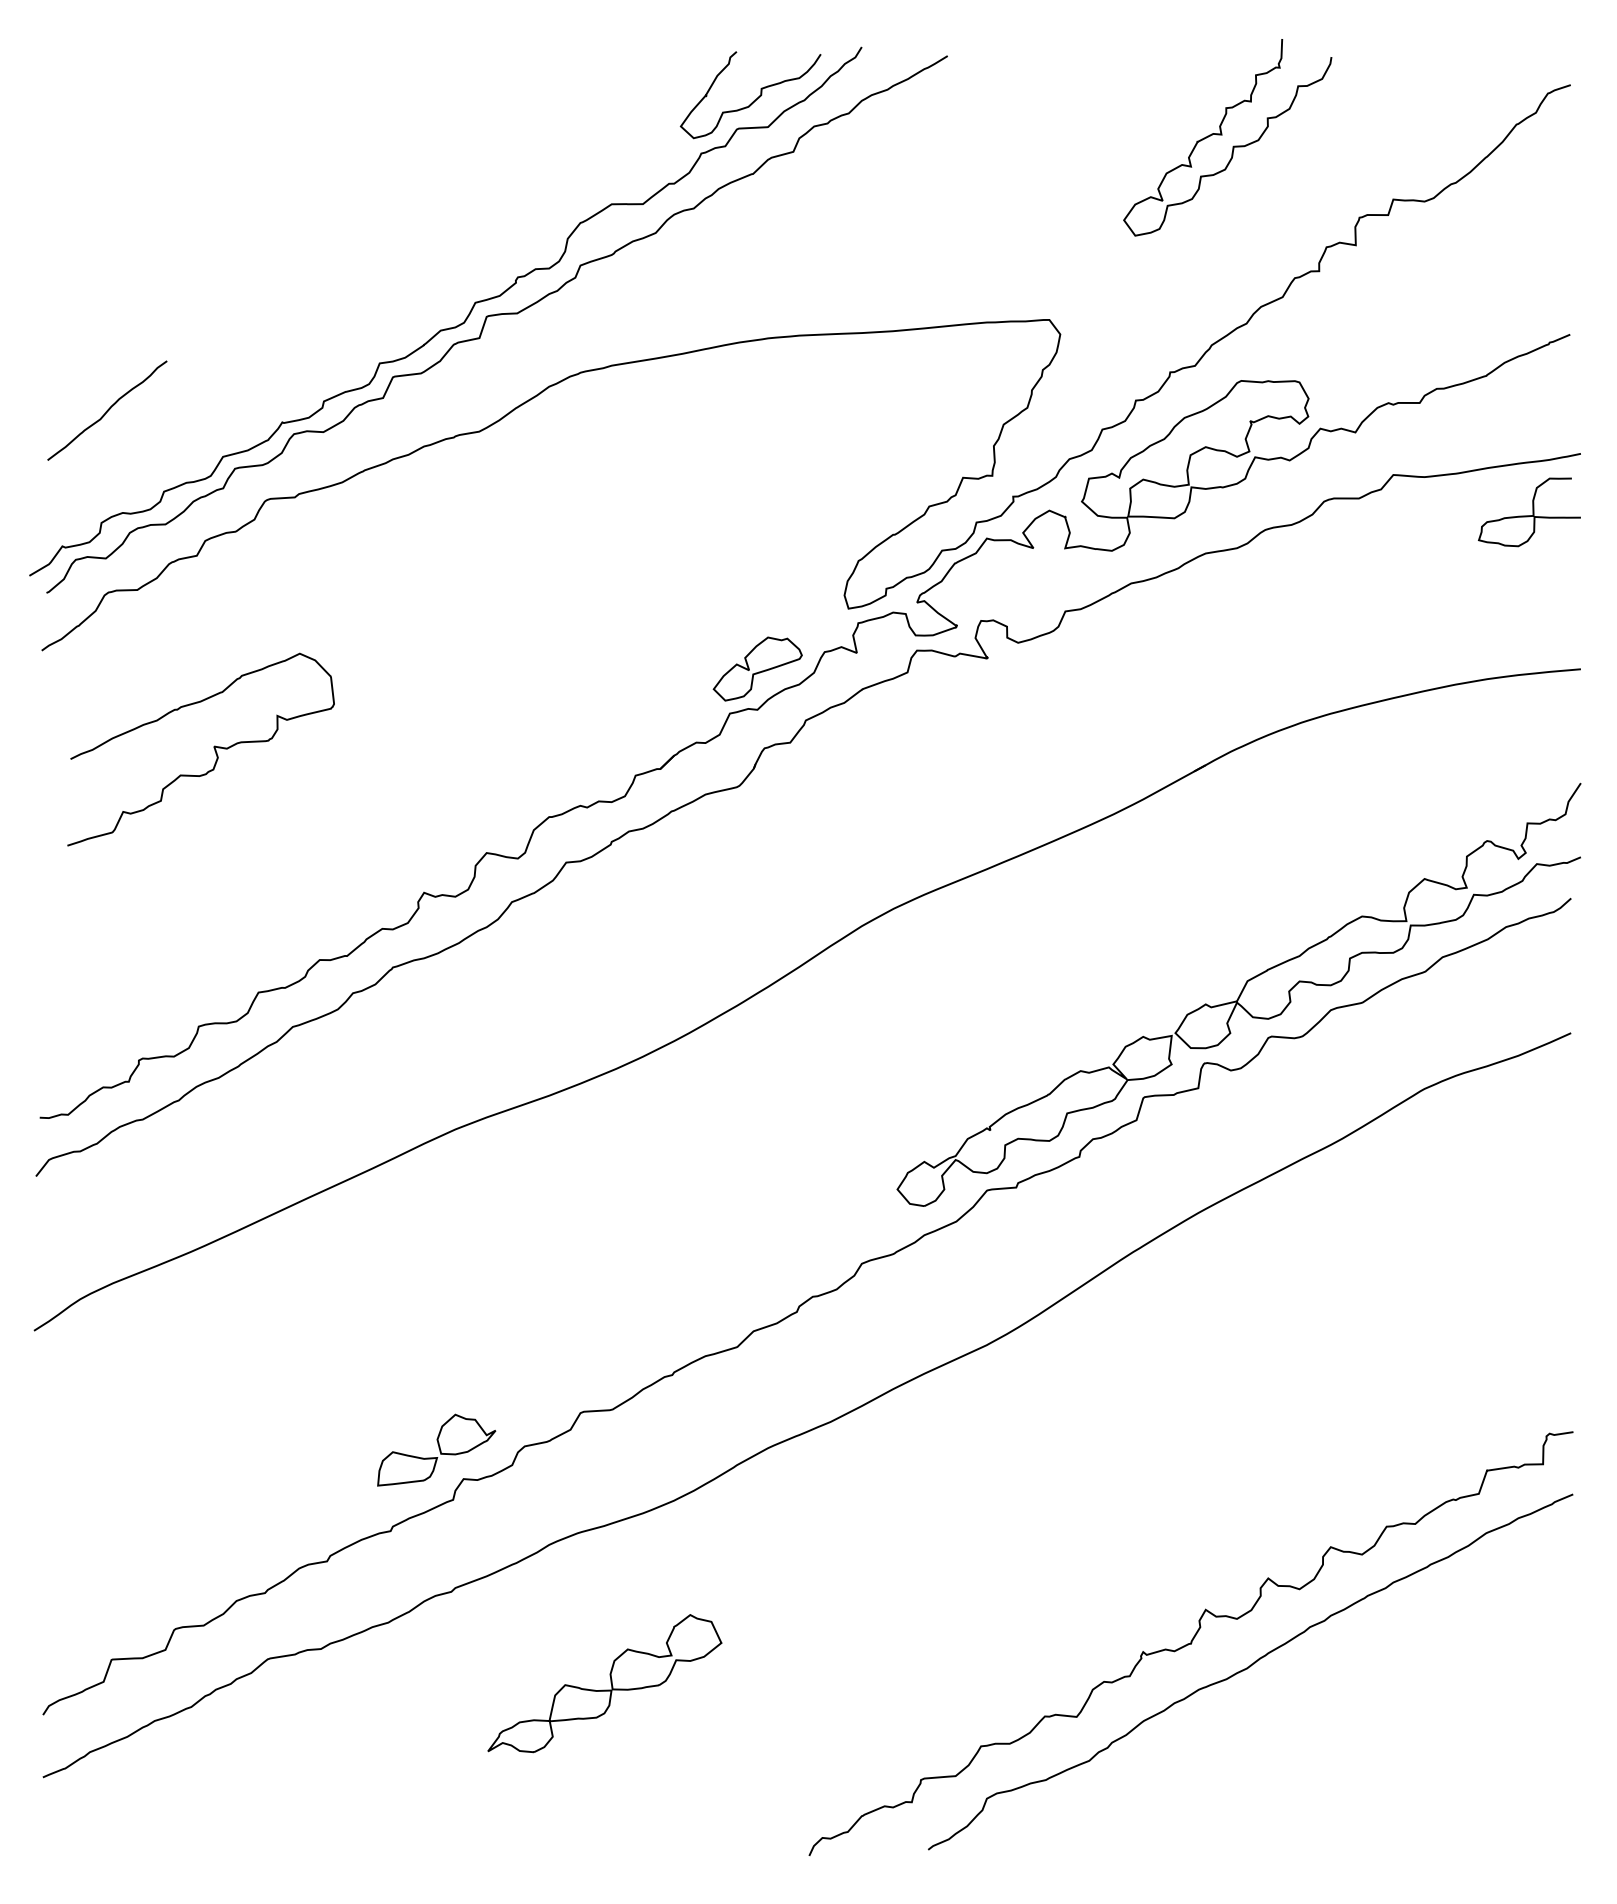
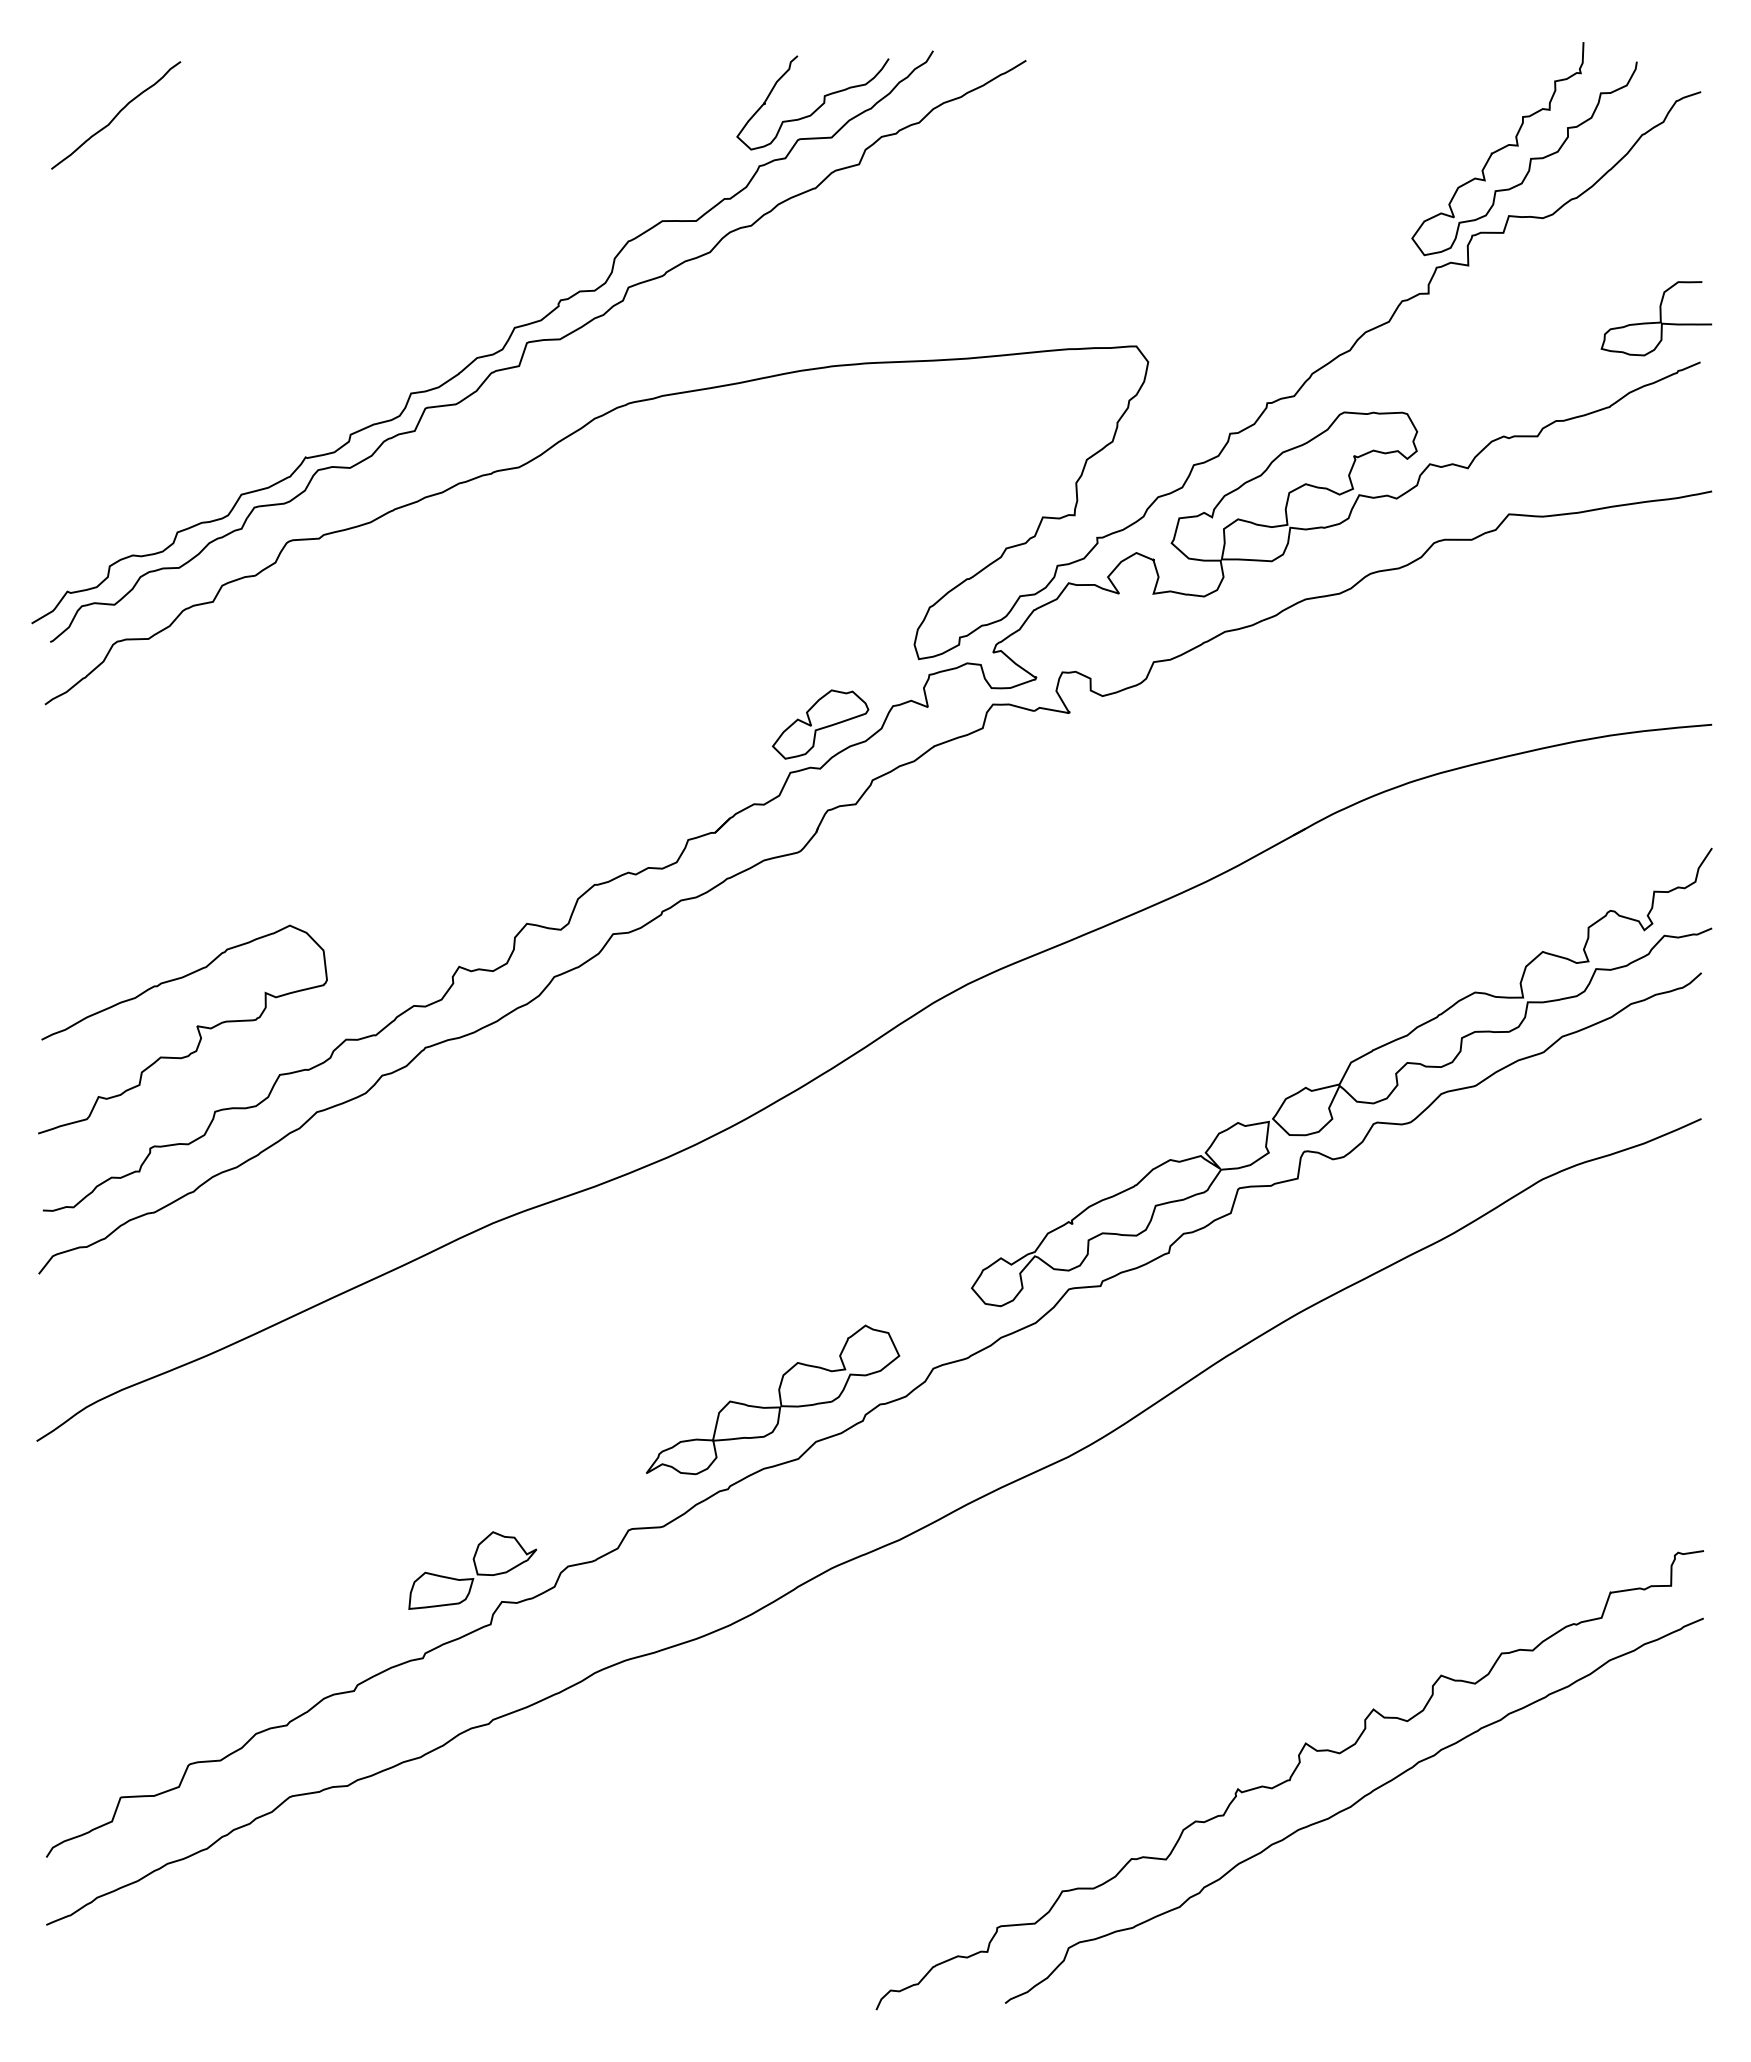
curve: (1222, 135) -> (1518, 146), moved
curve: (107, 410) -> (116, 115), moved
curve: (1532, 512) -> (1659, 318), moved
curve: (213, 747) -> (196, 1027), moved
part: (604, 1683) -> (772, 1399), moved

